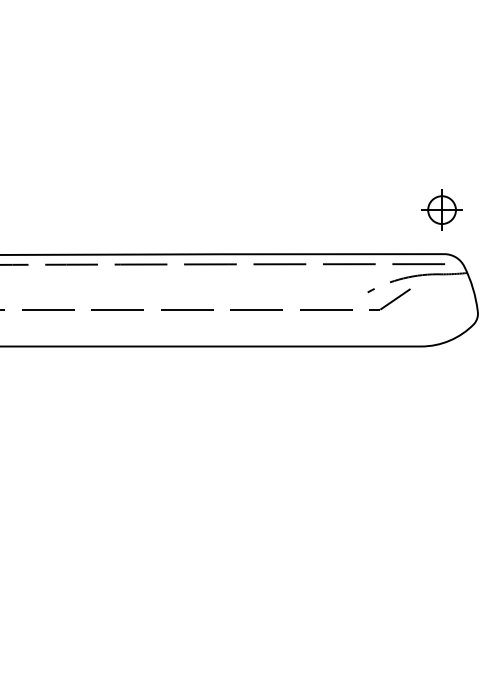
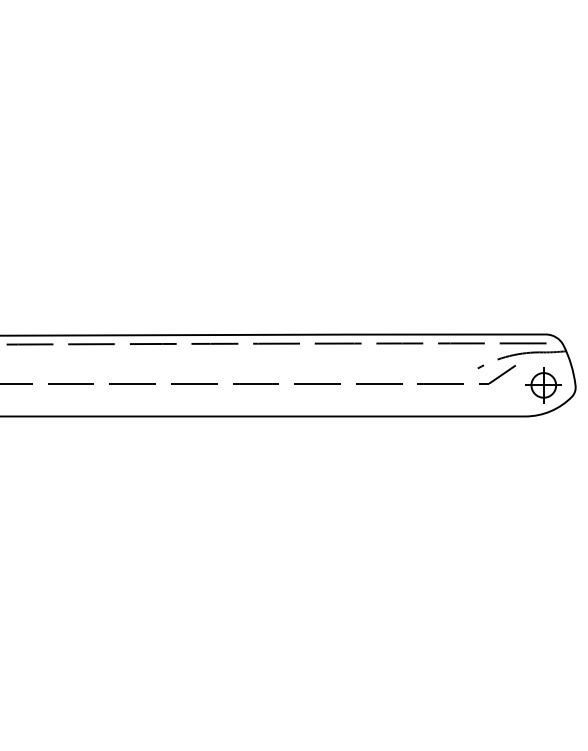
part: (441, 210) -> (543, 385), moved

